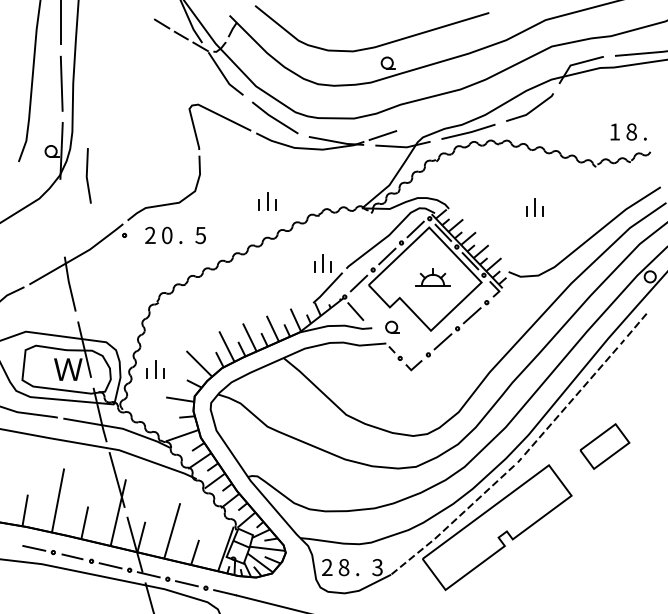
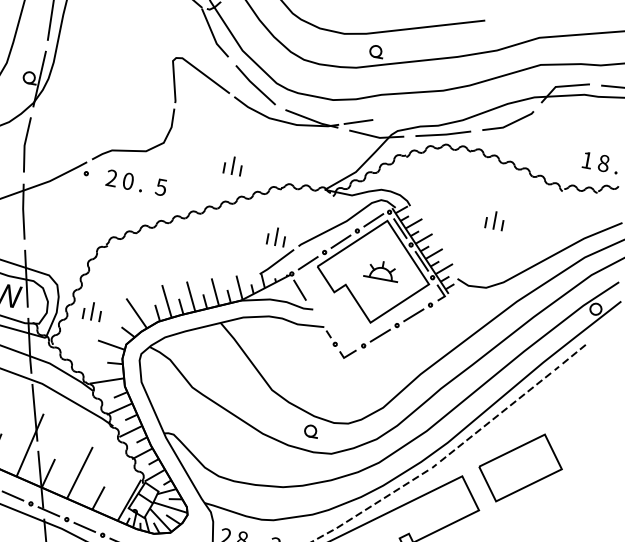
line: (87, 175) -> (25, 144), moved
part: (392, 326) -> (311, 430), moved
part: (604, 446) -> (520, 467), size x1.67

